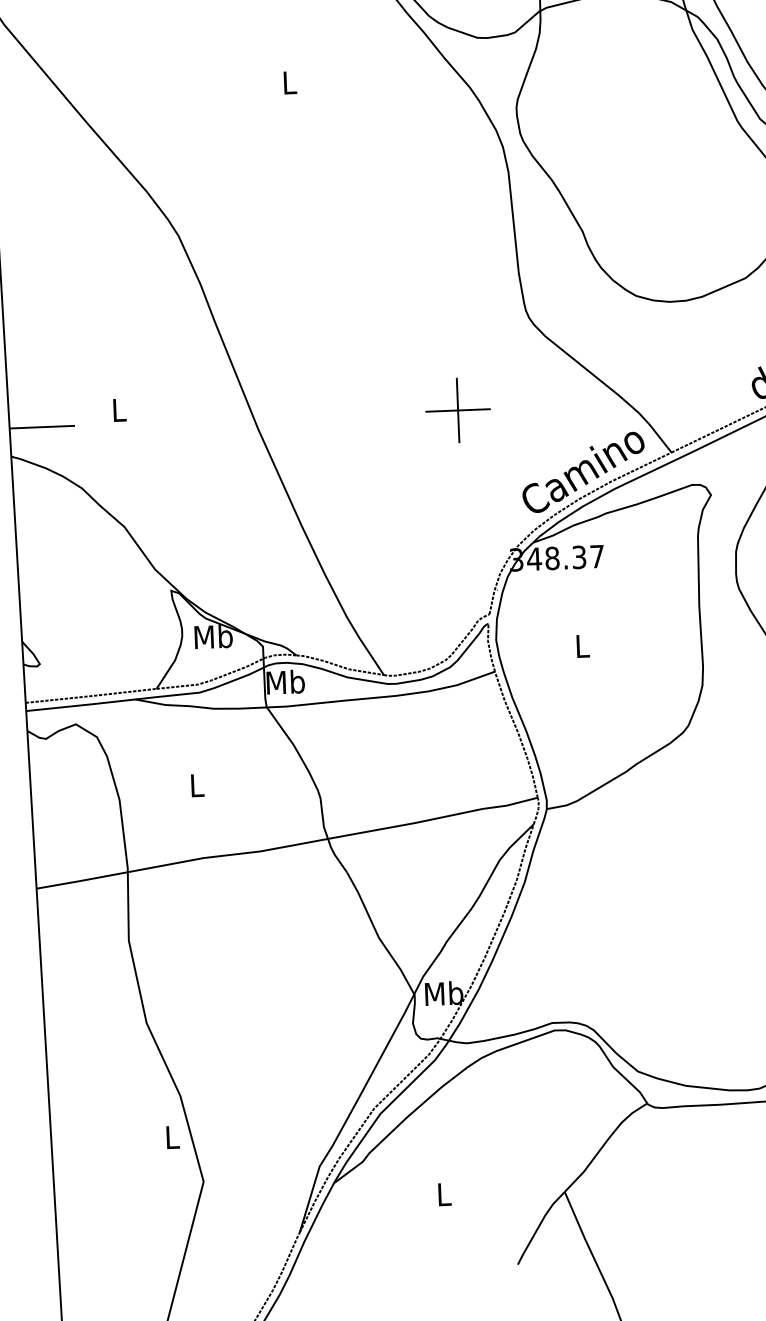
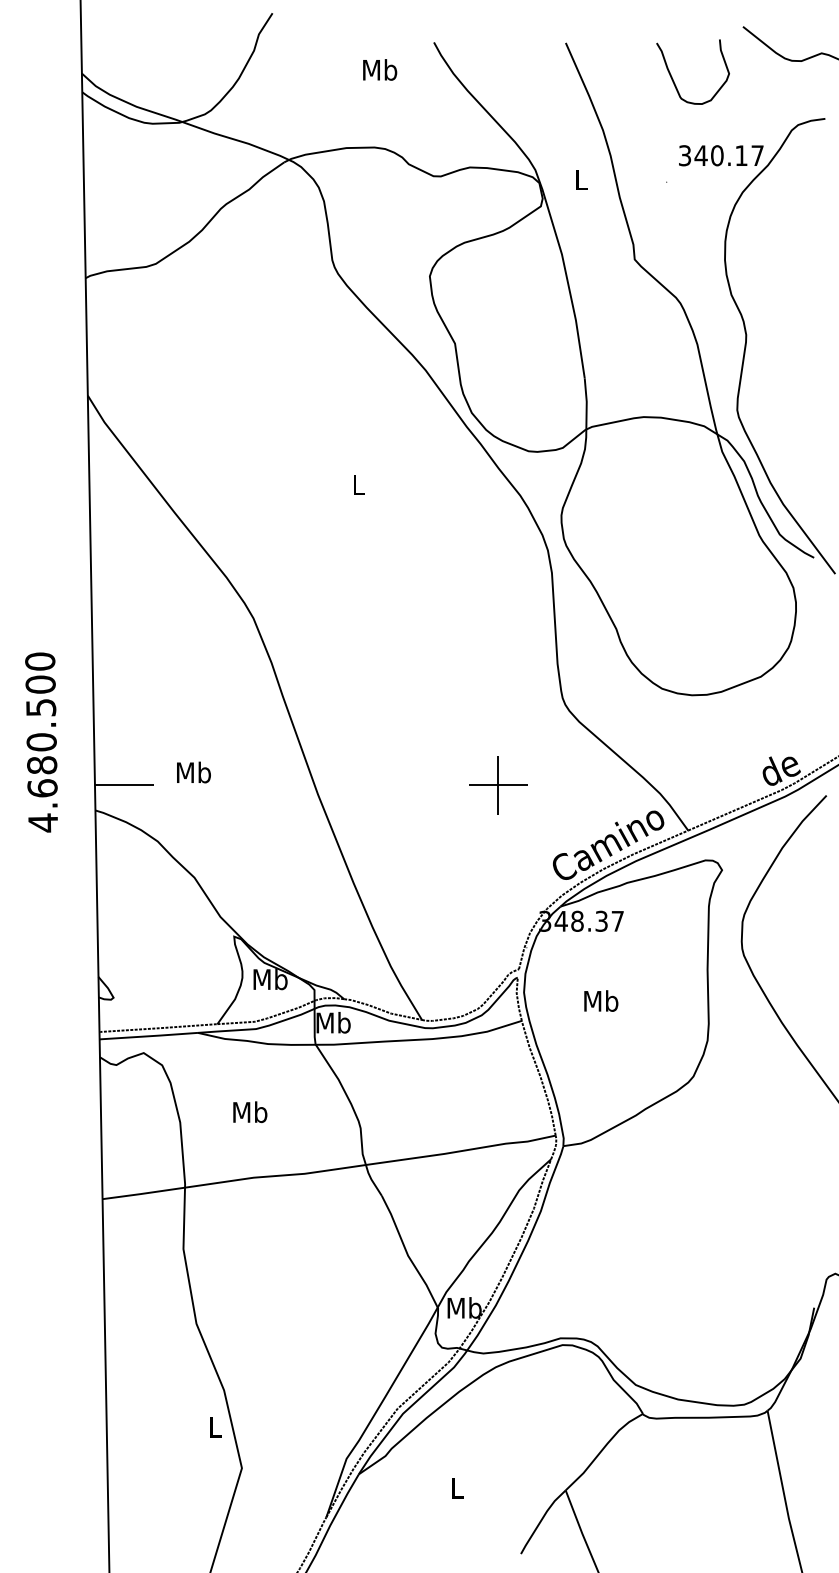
text: (118, 410) -> (193, 772), L -> Mb
text: (582, 645) -> (601, 1000), L -> Mb
text: (197, 785) -> (250, 1112), L -> Mb

